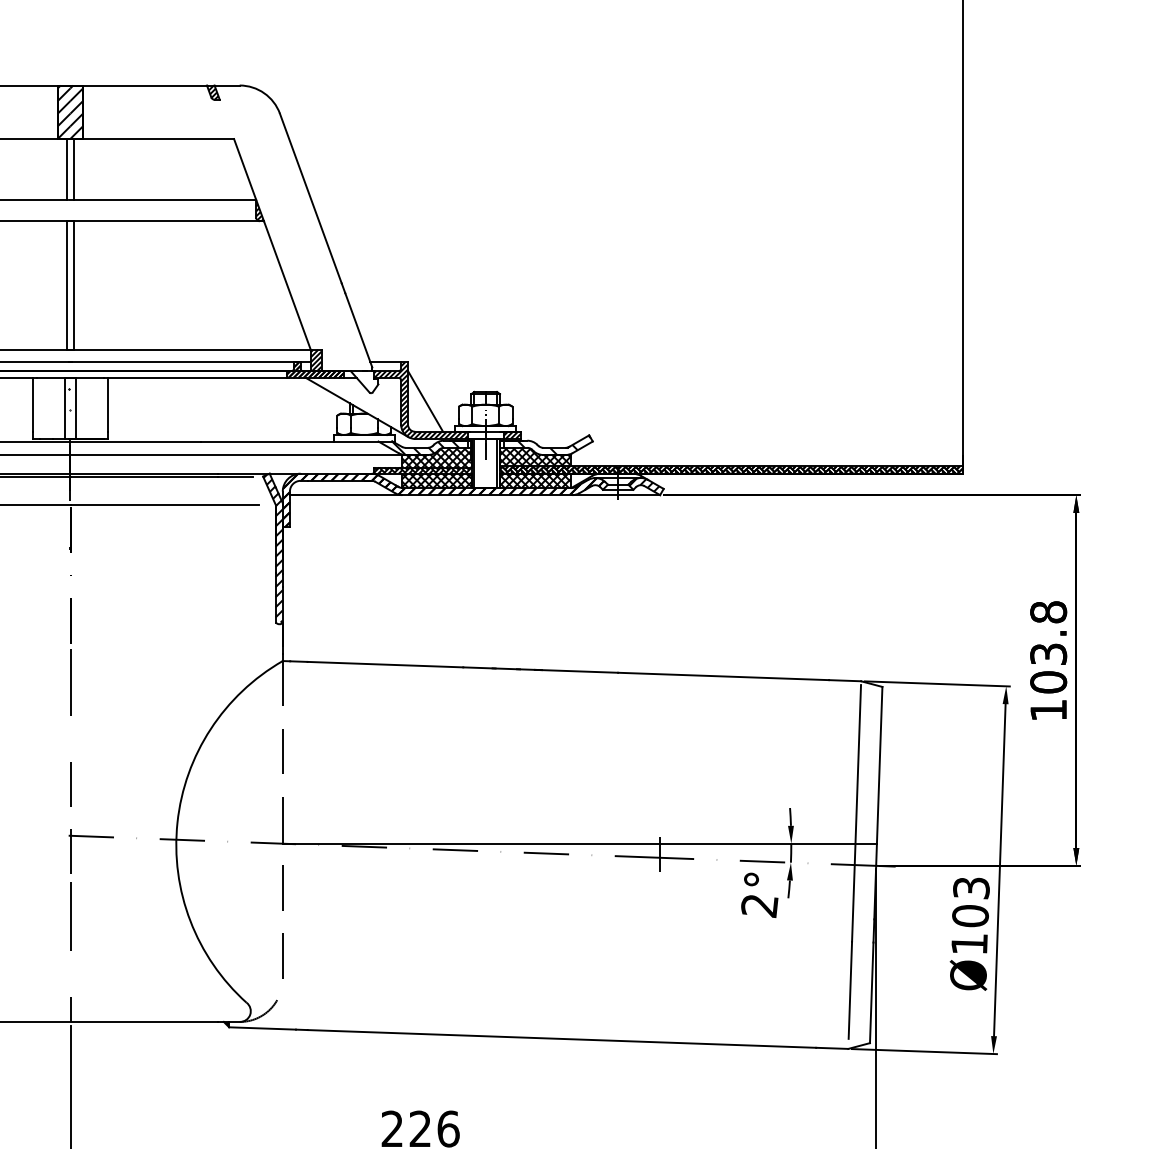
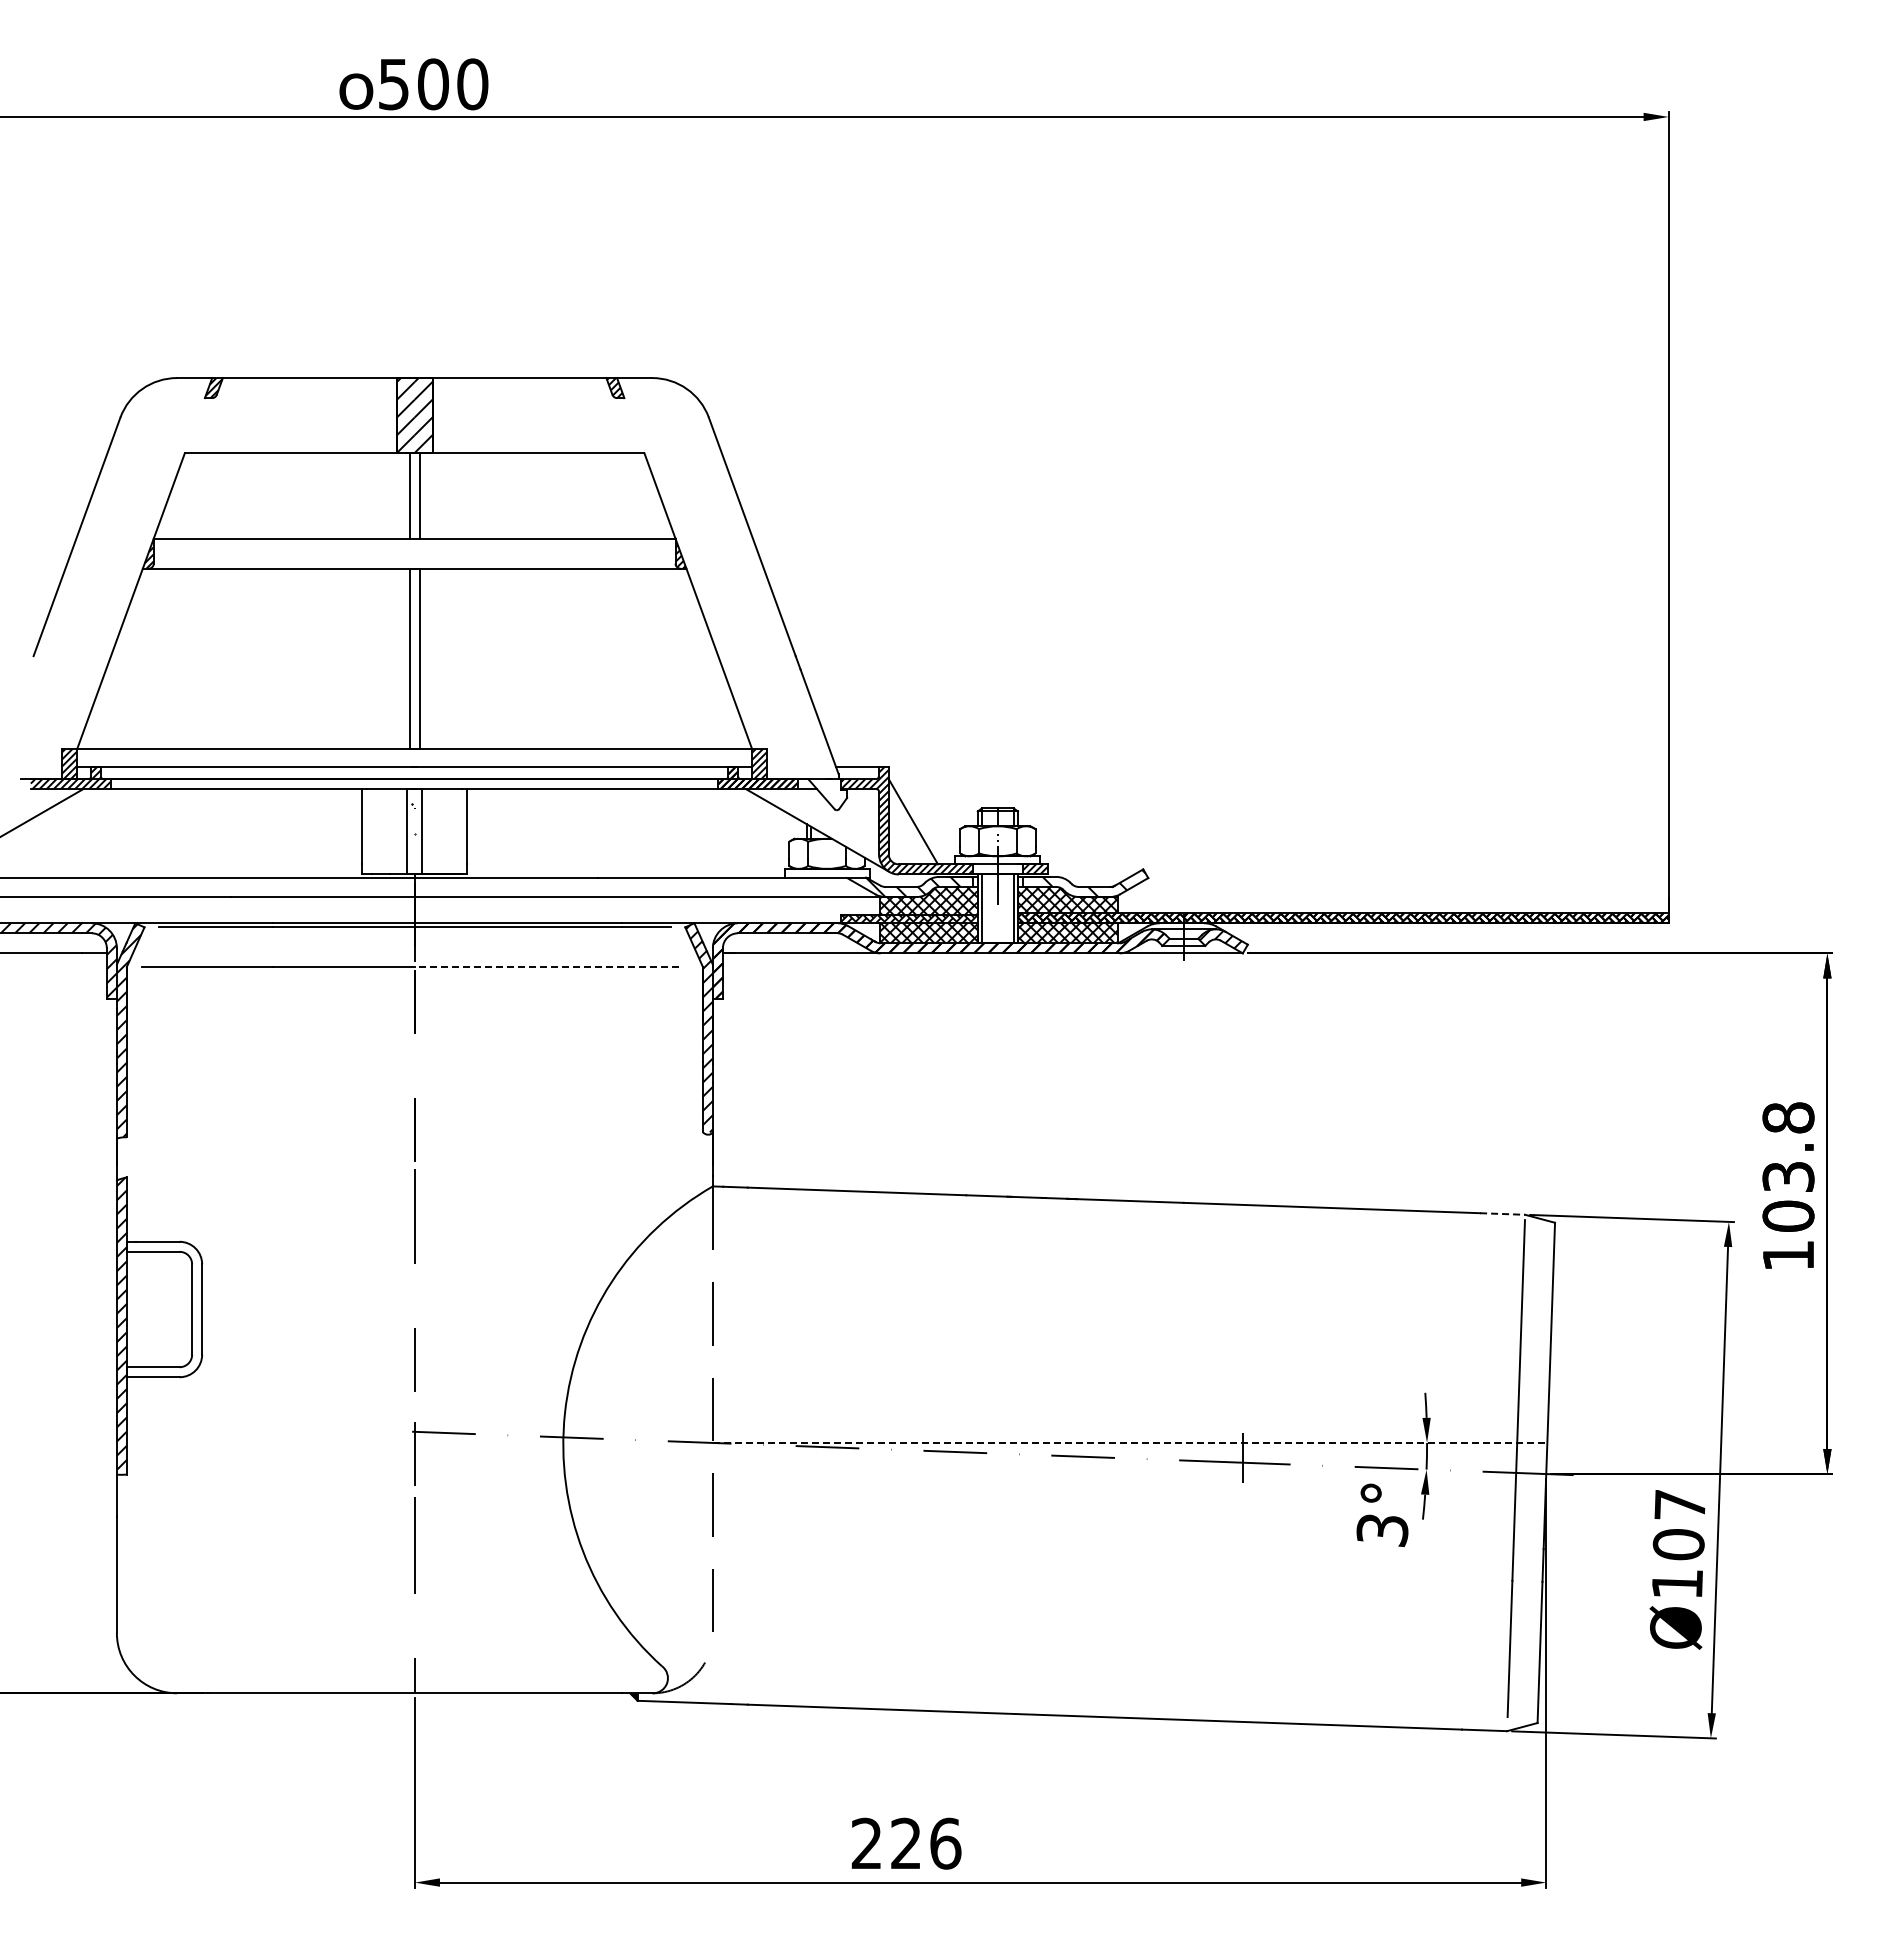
line: (164, 504) -> (546, 966), solid -> dashed
line: (845, 681) -> (1502, 1214), solid -> dashed
line: (580, 843) -> (1130, 1442), solid -> dashed
text: (971, 888) -> (1680, 1505), Ø103 -> Ø107
text: (759, 906) -> (1382, 1530), 2° -> 3°

